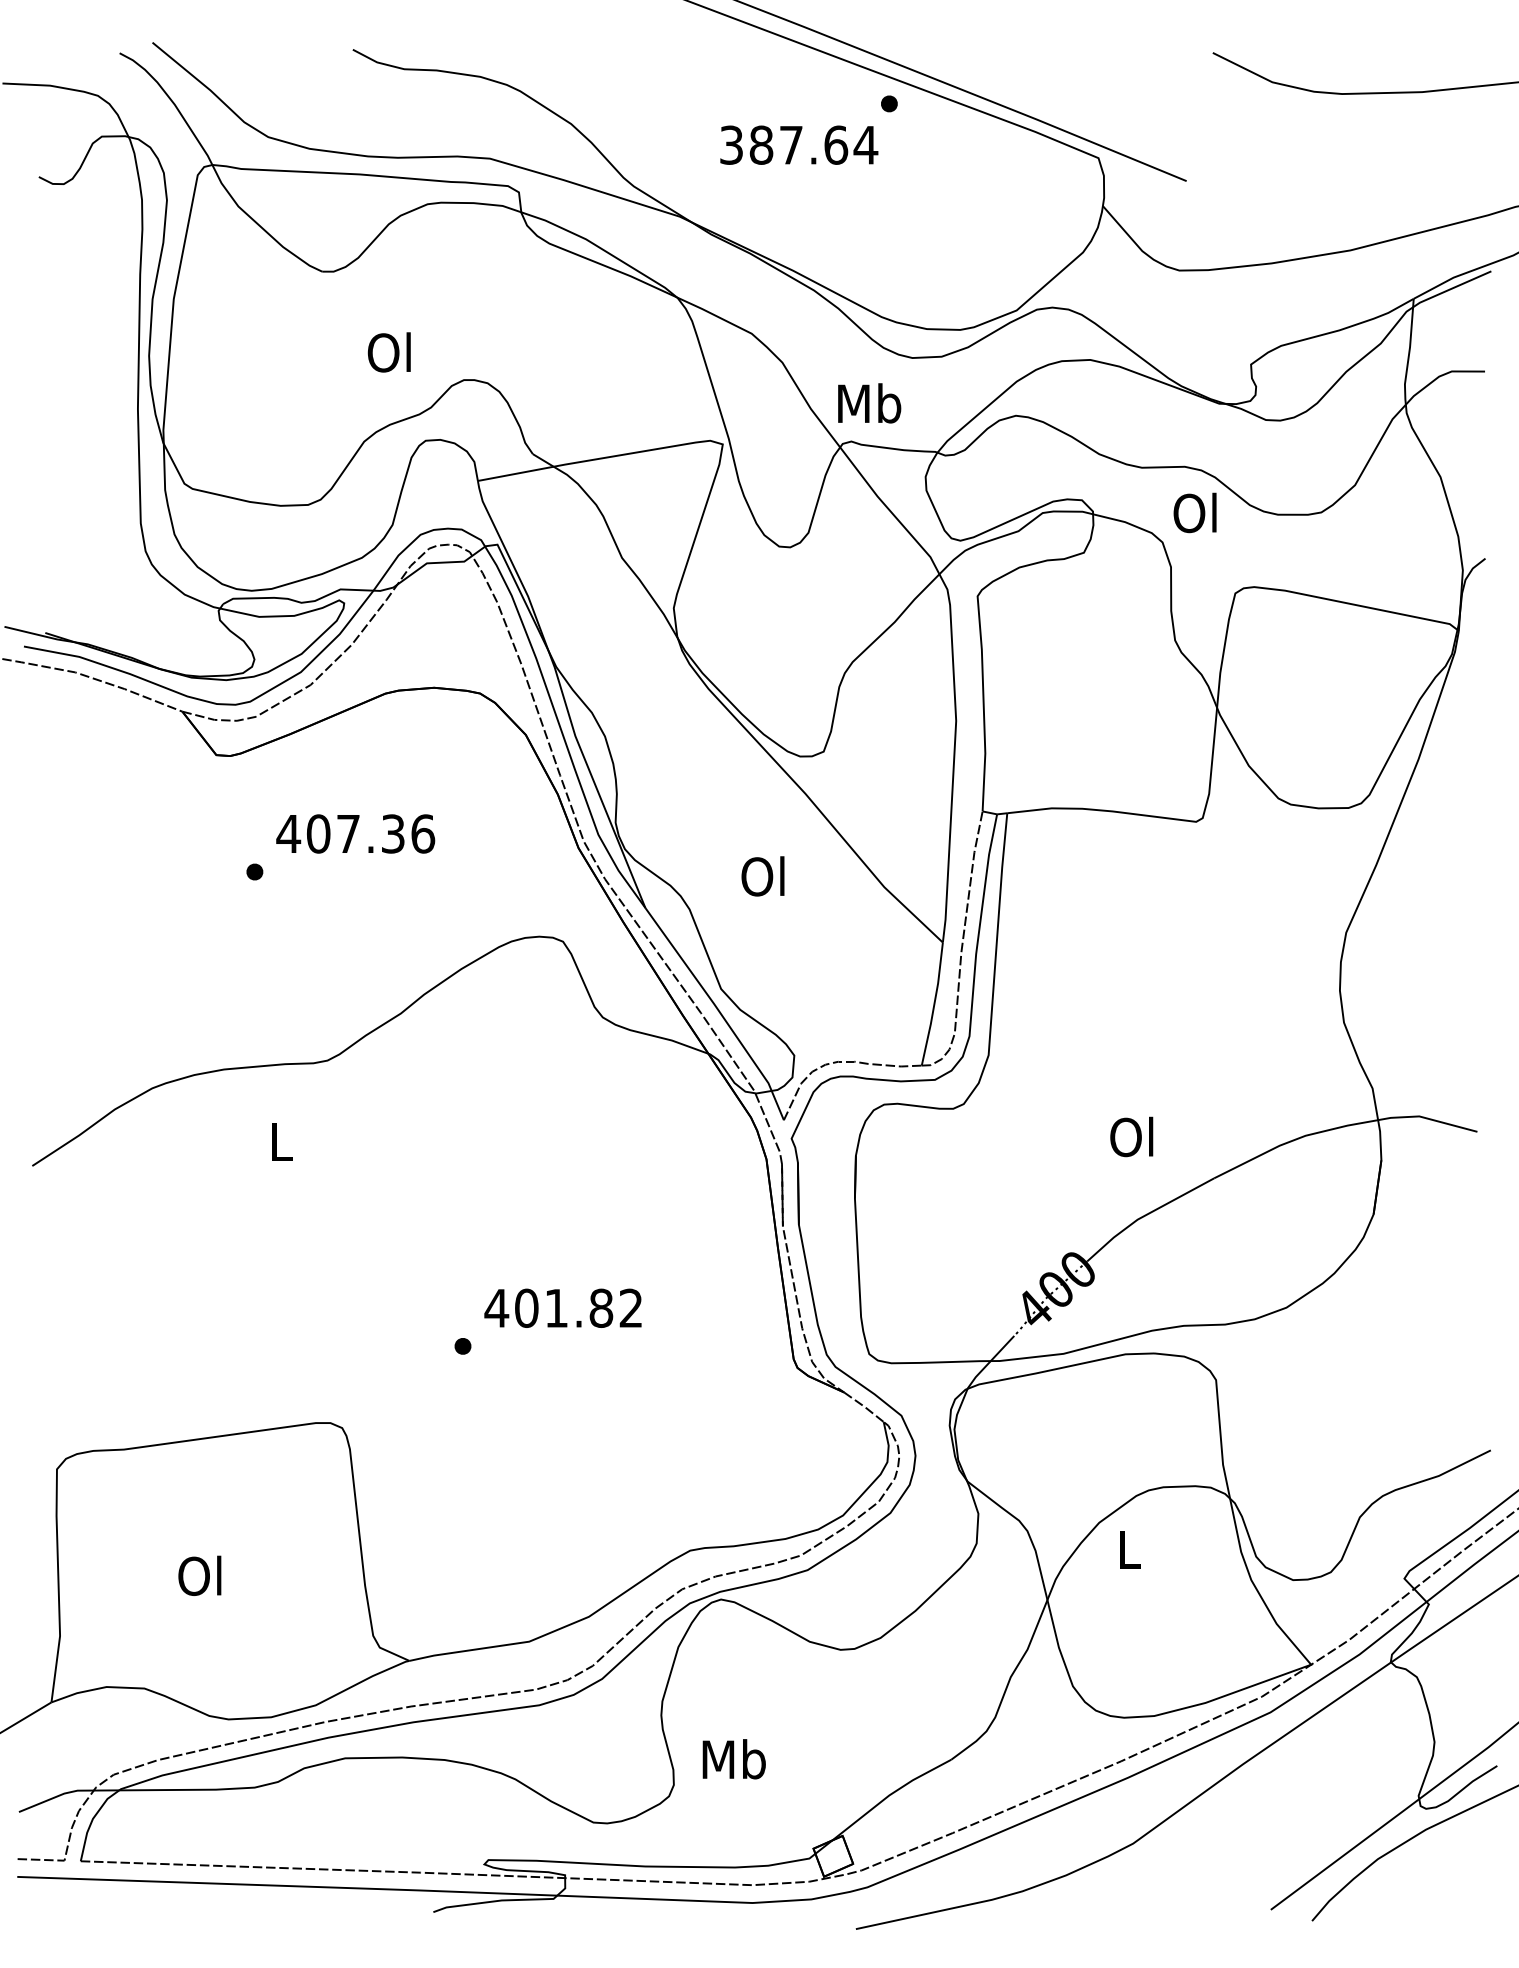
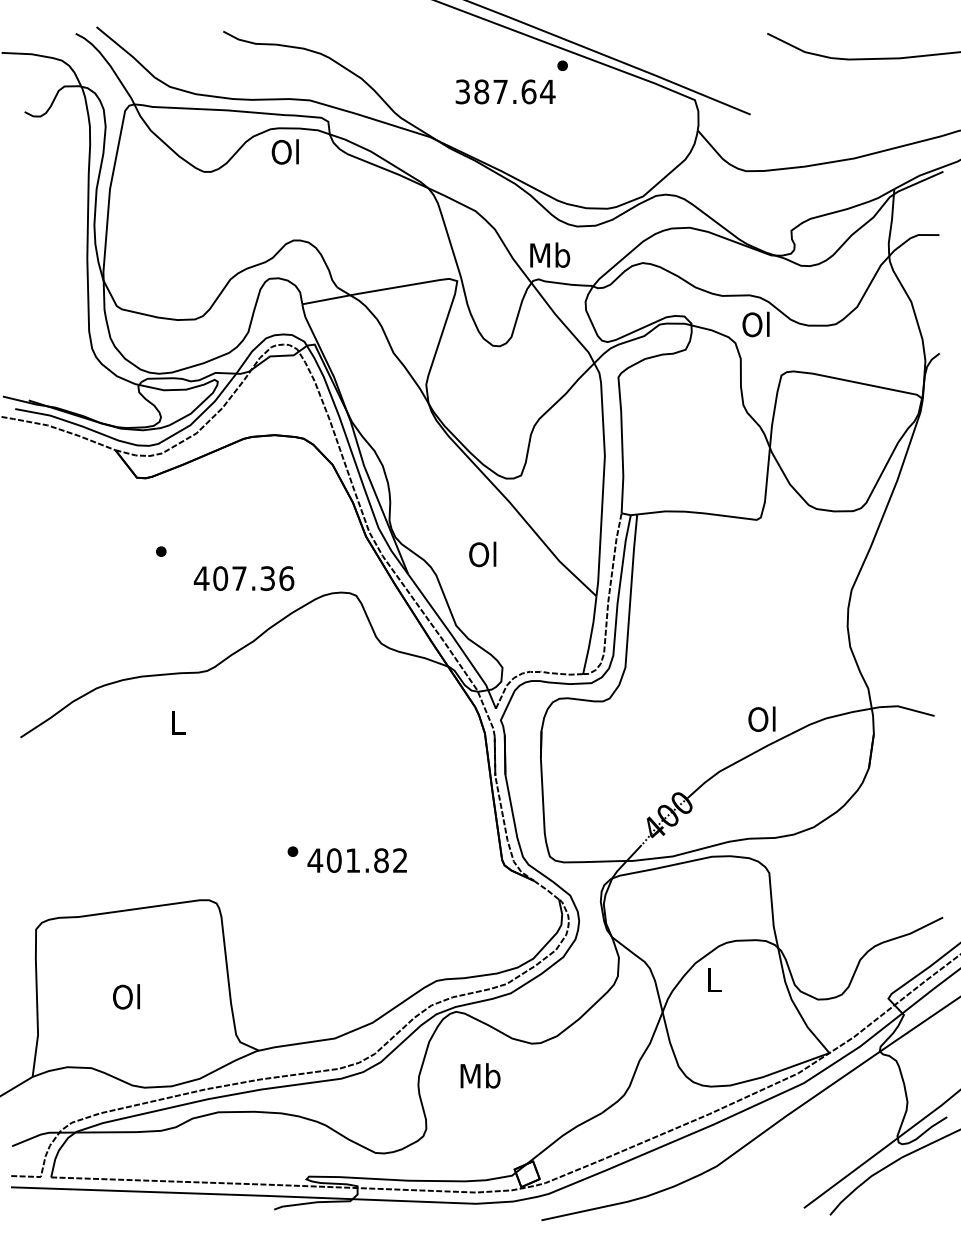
text: (387, 351) -> (284, 151), moved
text: (354, 833) -> (243, 578), moved
text: (1131, 1135) -> (761, 718), moved
text: (561, 1308) -> (356, 860), moved
text: (734, 1758) -> (480, 1075), moved

